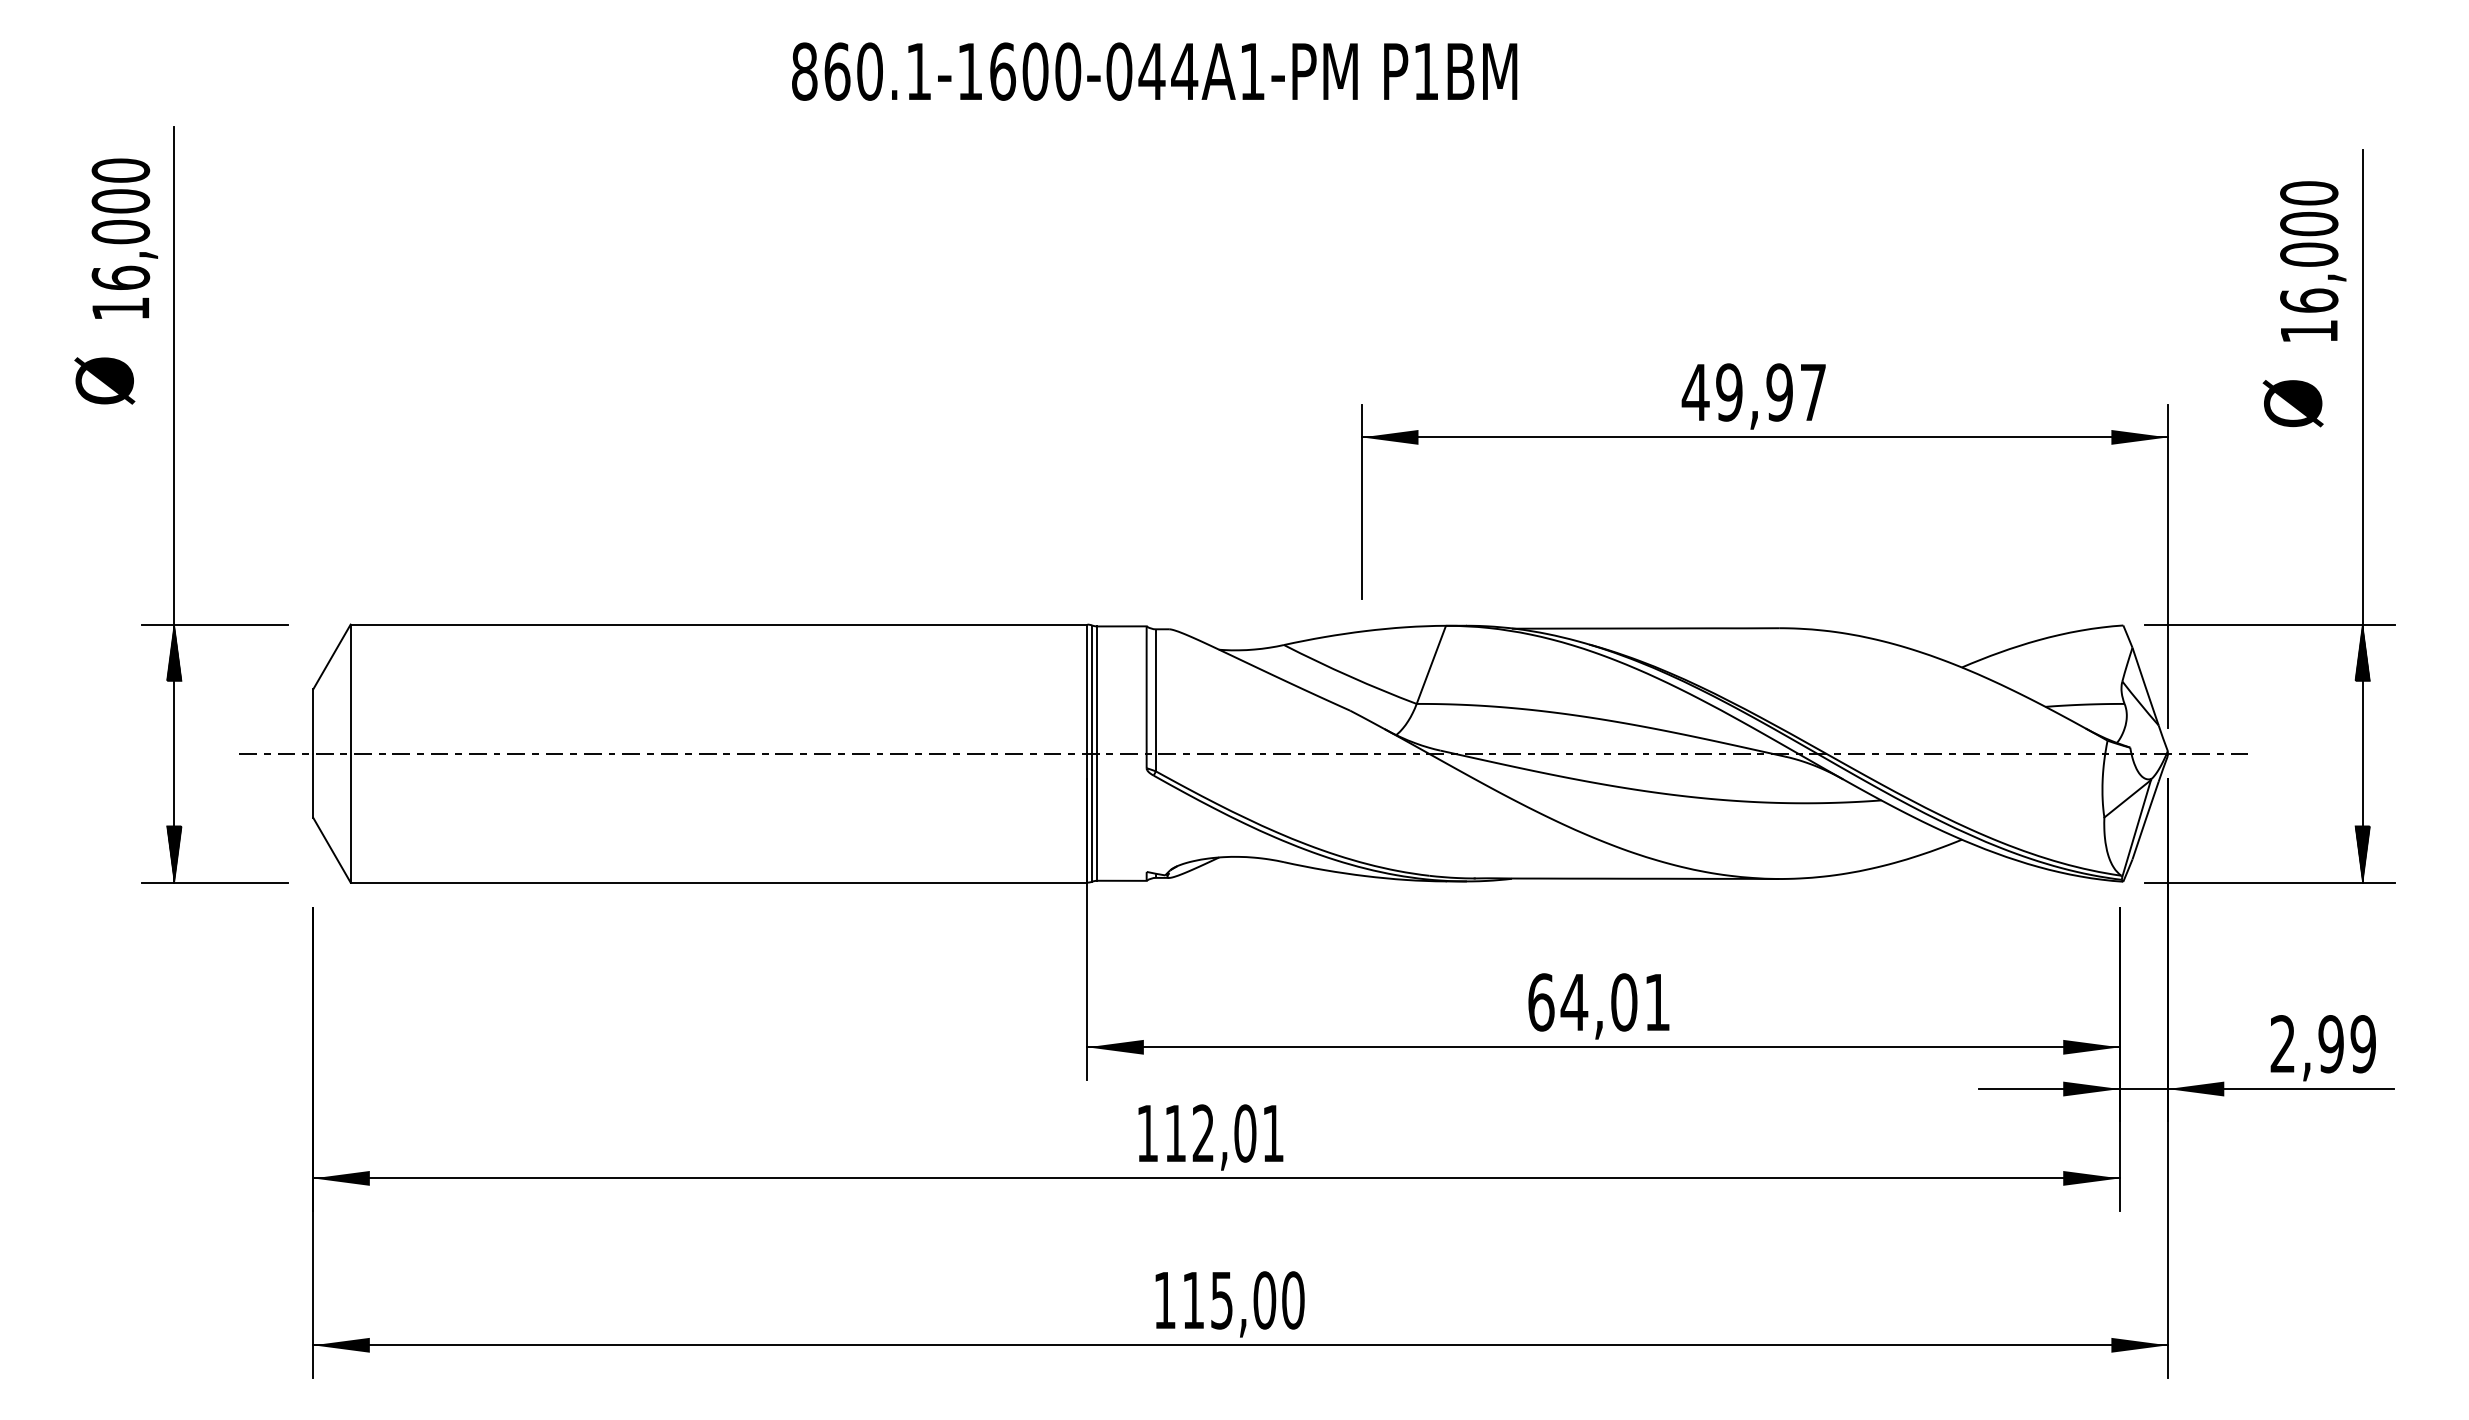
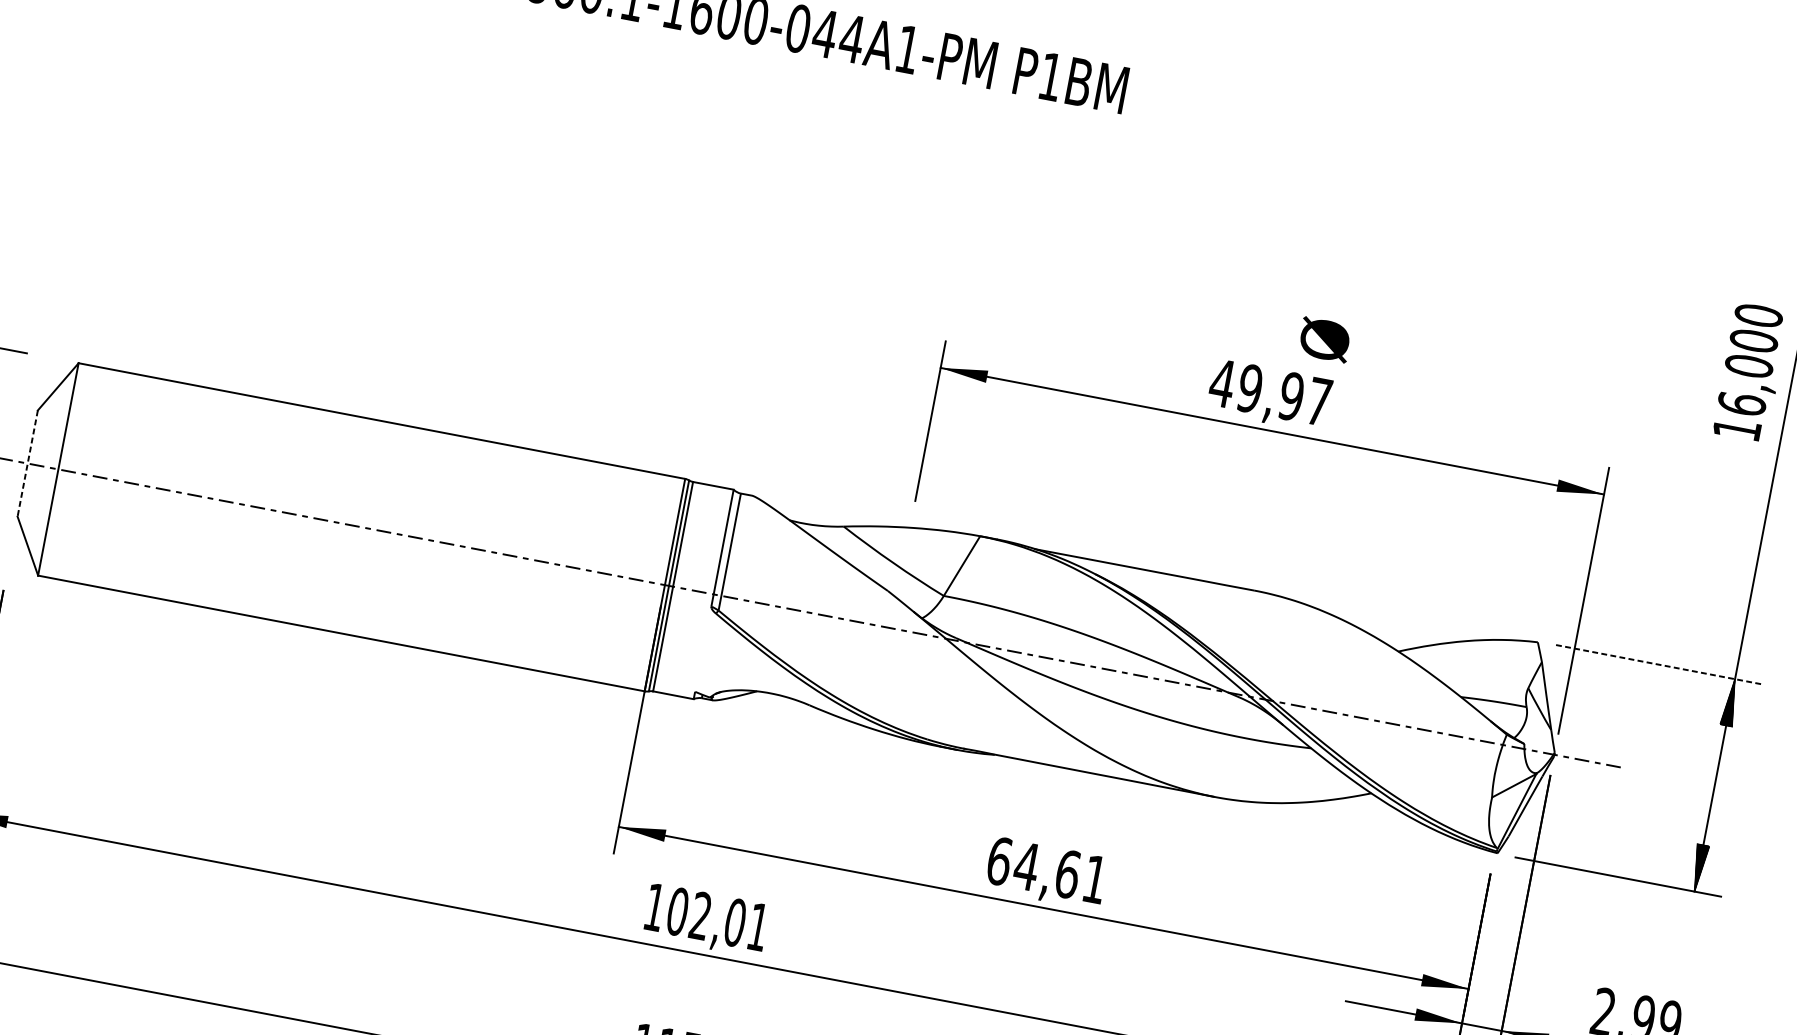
text: (2292, 403) -> (1324, 339), moved
line: (2270, 624) -> (1659, 664), solid -> dashed
line: (313, 753) -> (27, 463), solid -> dashed
text: (1624, 1002) -> (1068, 874), 64,01 -> 64,61
text: (1175, 1133) -> (677, 911), 112,01 -> 102,01

